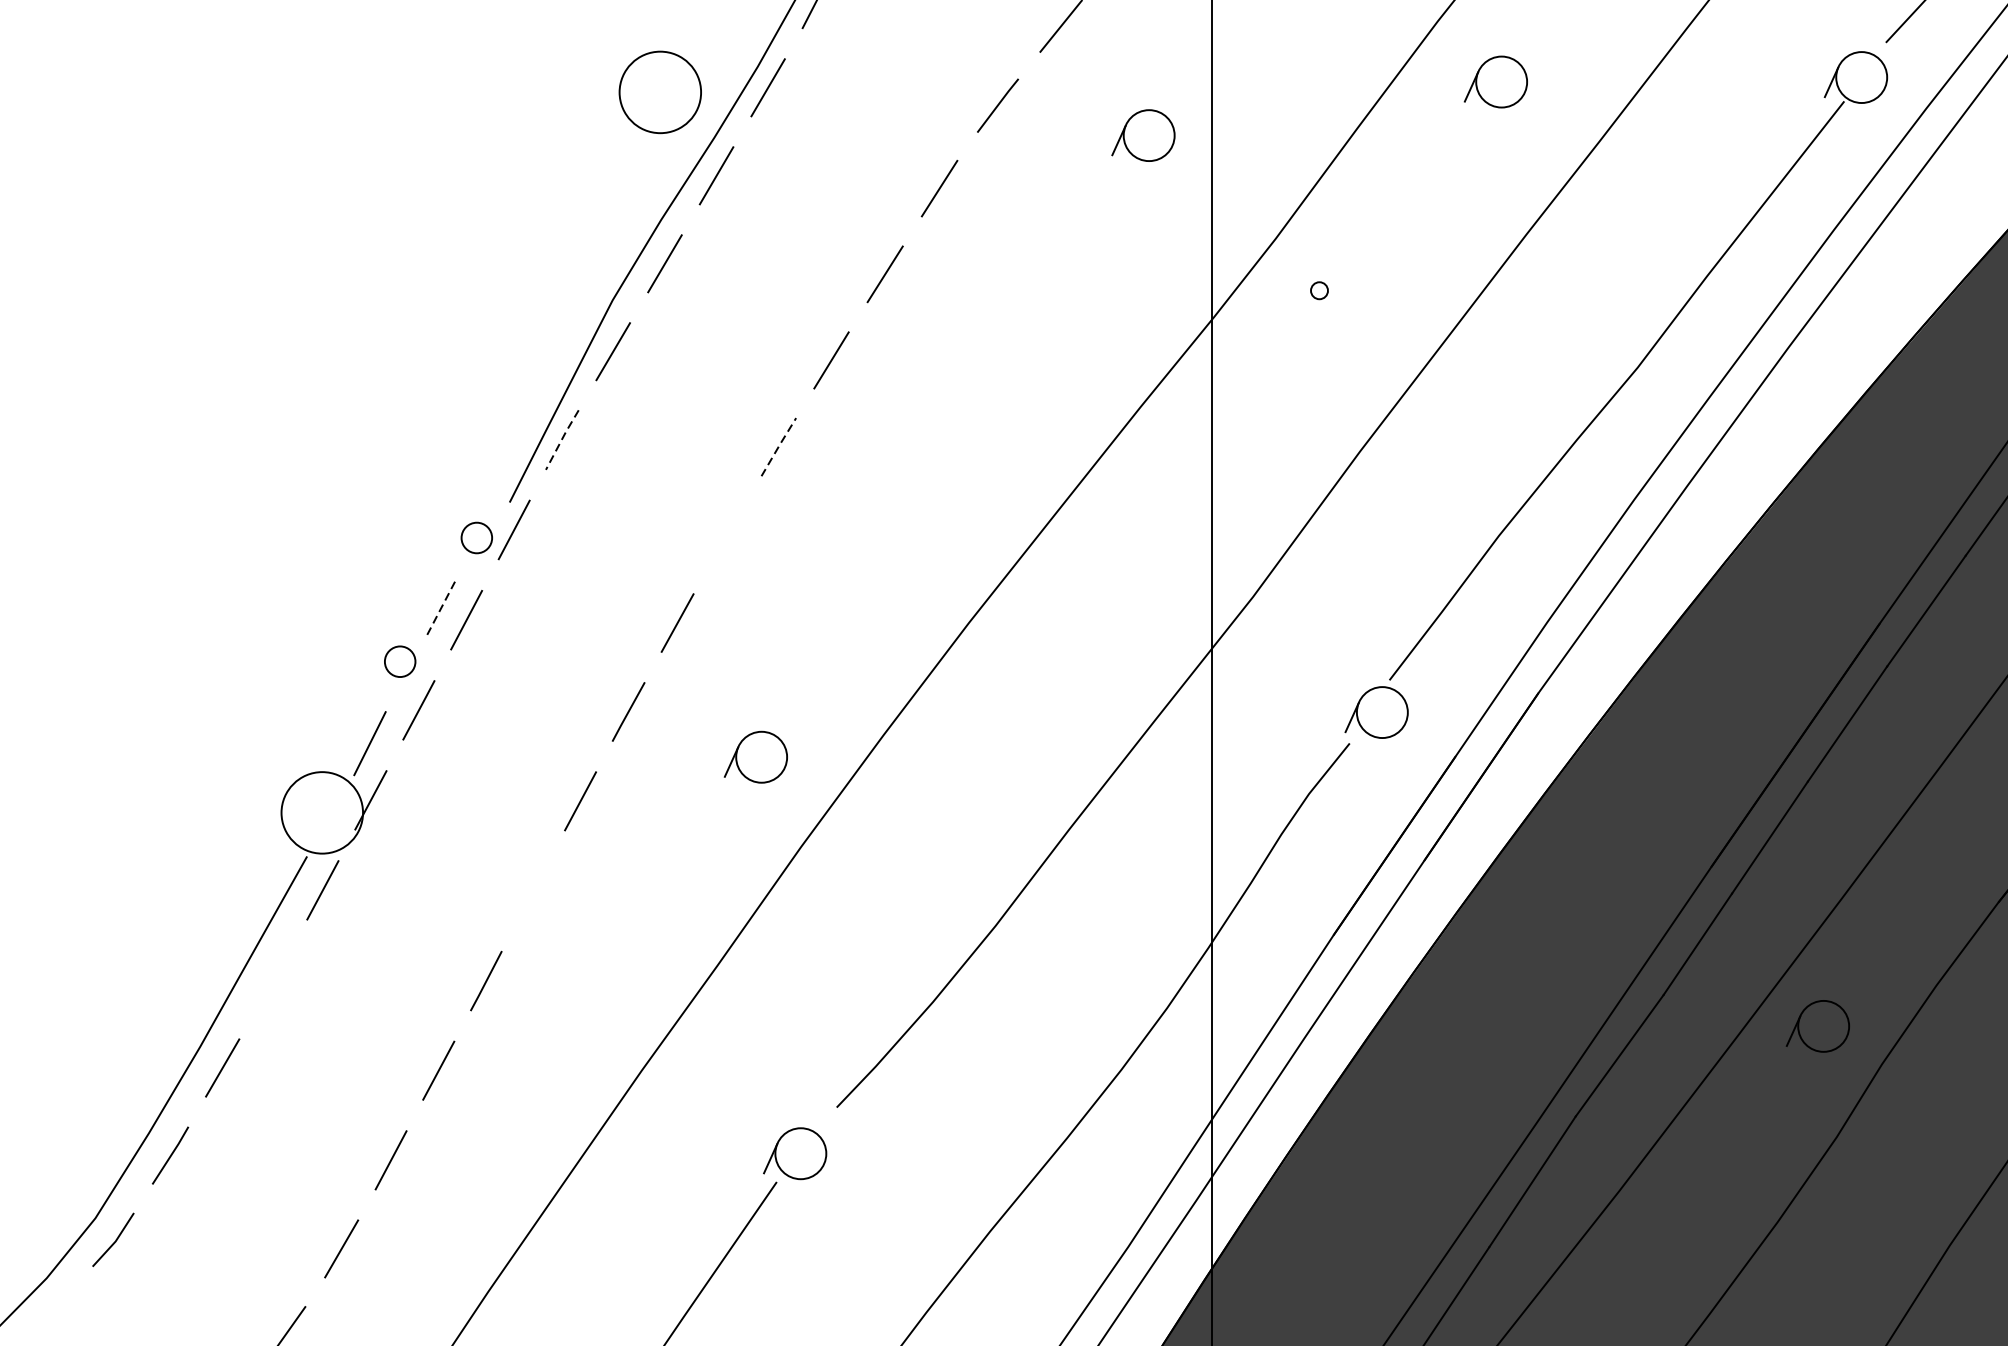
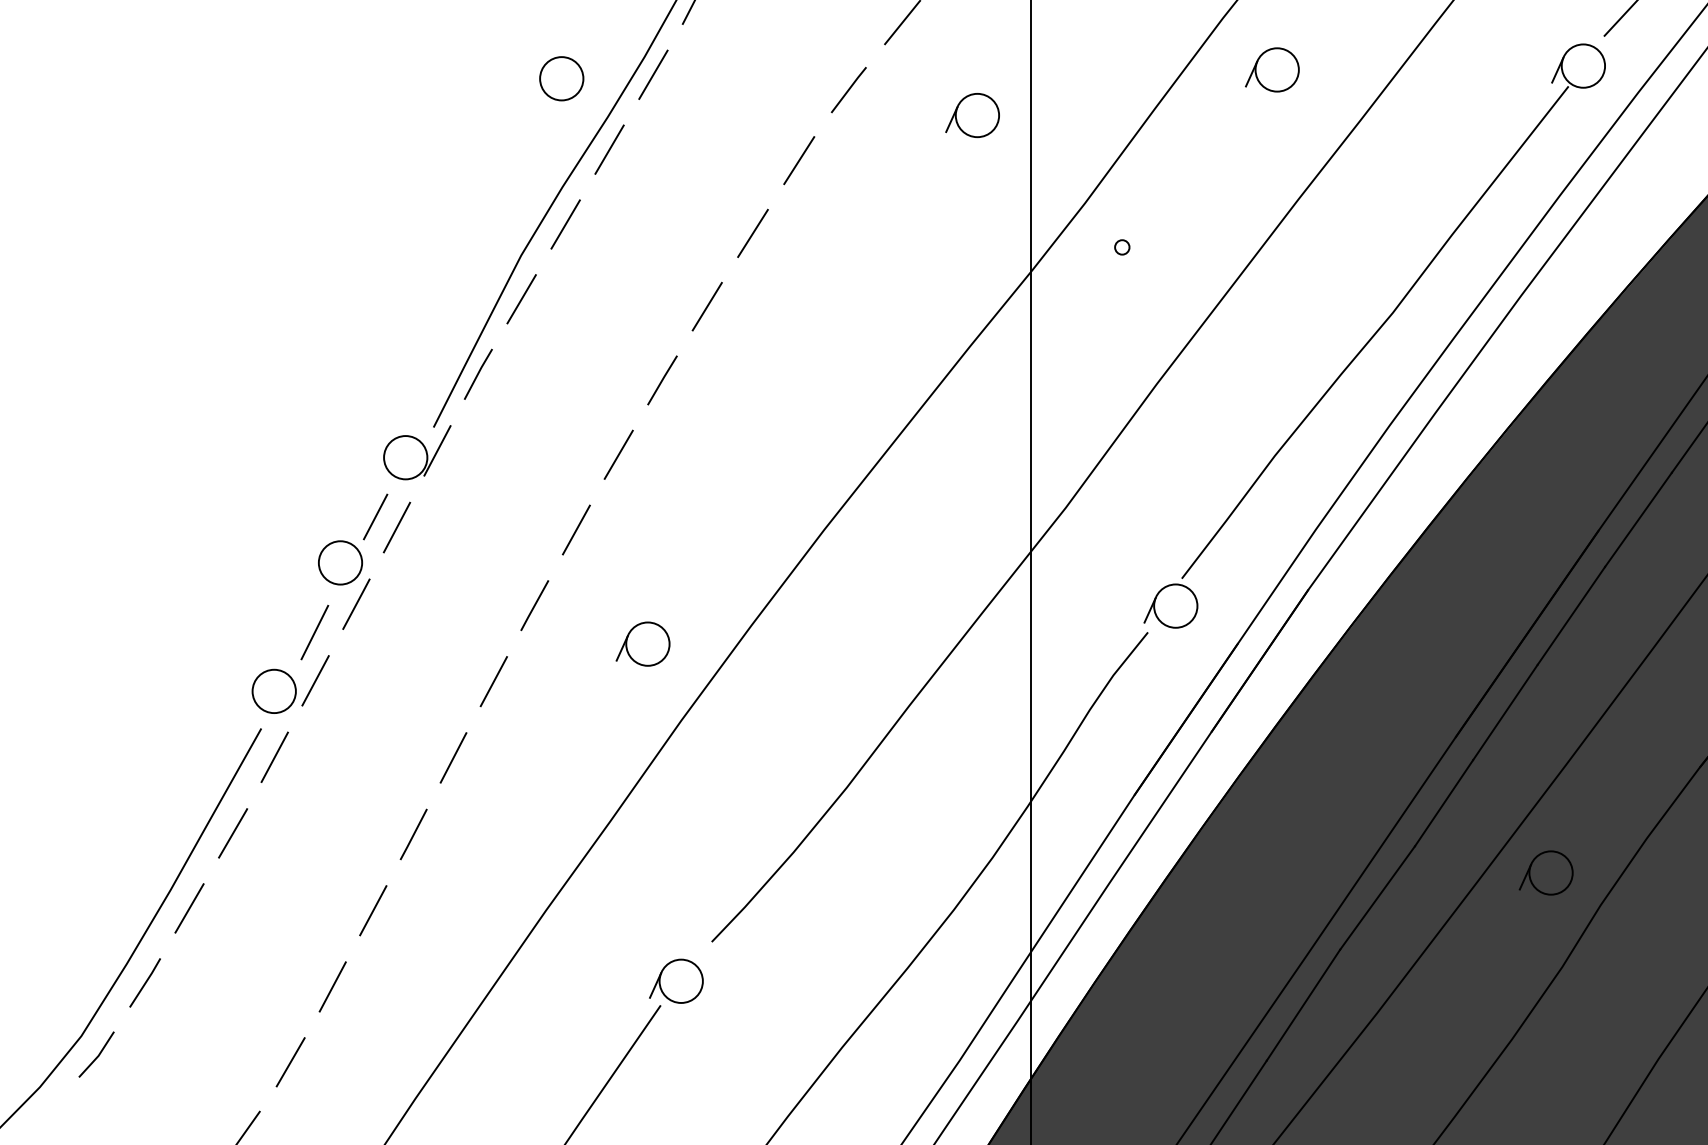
circle: (660, 92) -> (561, 78), size x0.62
line: (562, 438) -> (478, 373), dashed -> solid
line: (778, 446) -> (662, 379), dashed -> solid
line: (727, 534) -> (618, 454), added
circle: (476, 537) -> (405, 457), size x1.67
line: (441, 607) -> (375, 516), dashed -> solid
circle: (400, 661) -> (340, 562), size x1.67
circle: (321, 812) -> (273, 691), size x0.62
line: (533, 890) -> (453, 757), added
line: (273, 979) -> (232, 833), added

